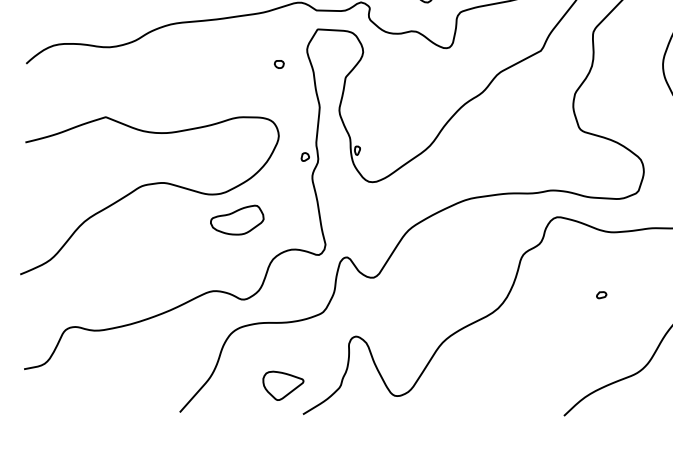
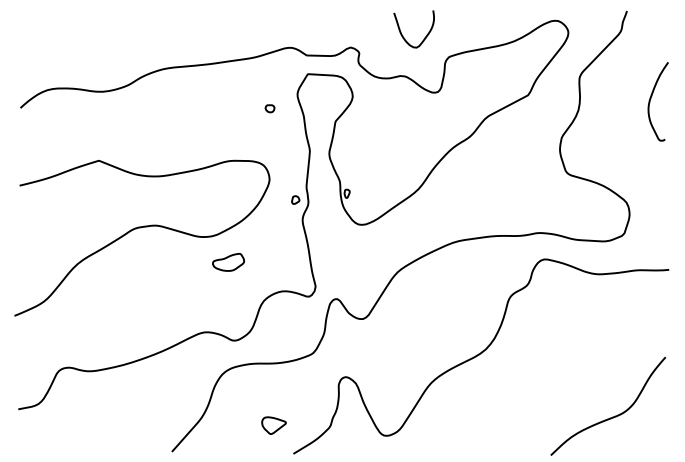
part: (237, 220) -> (228, 262), size x0.6
part: (601, 295) -> (587, 336), removed
part: (282, 385) -> (273, 425), size x0.6

